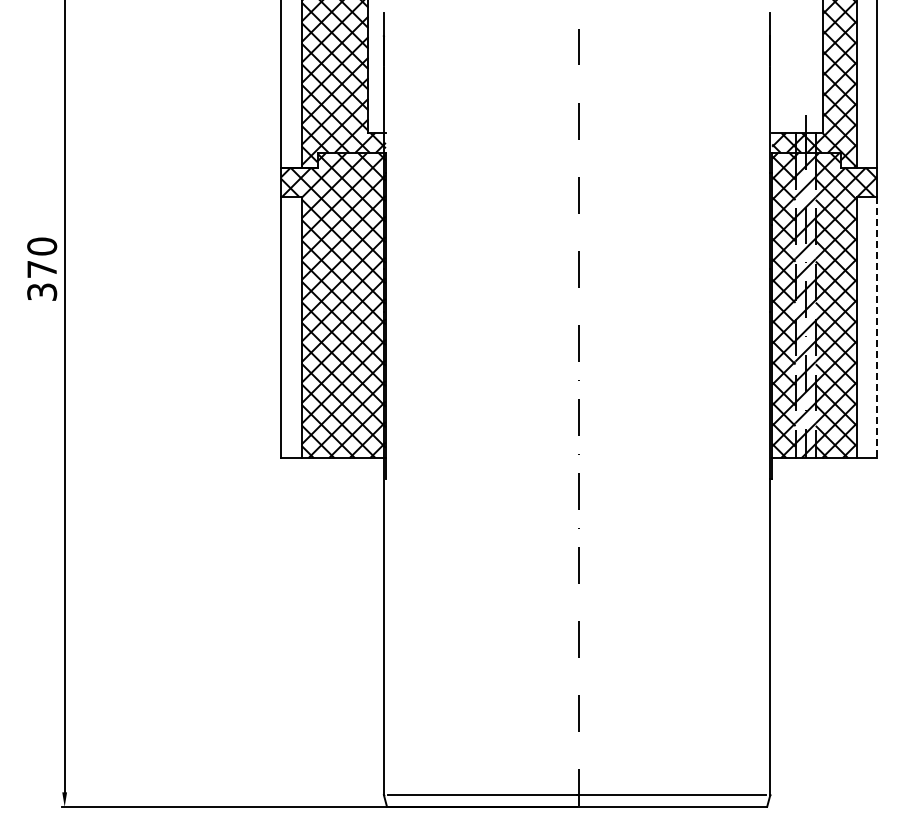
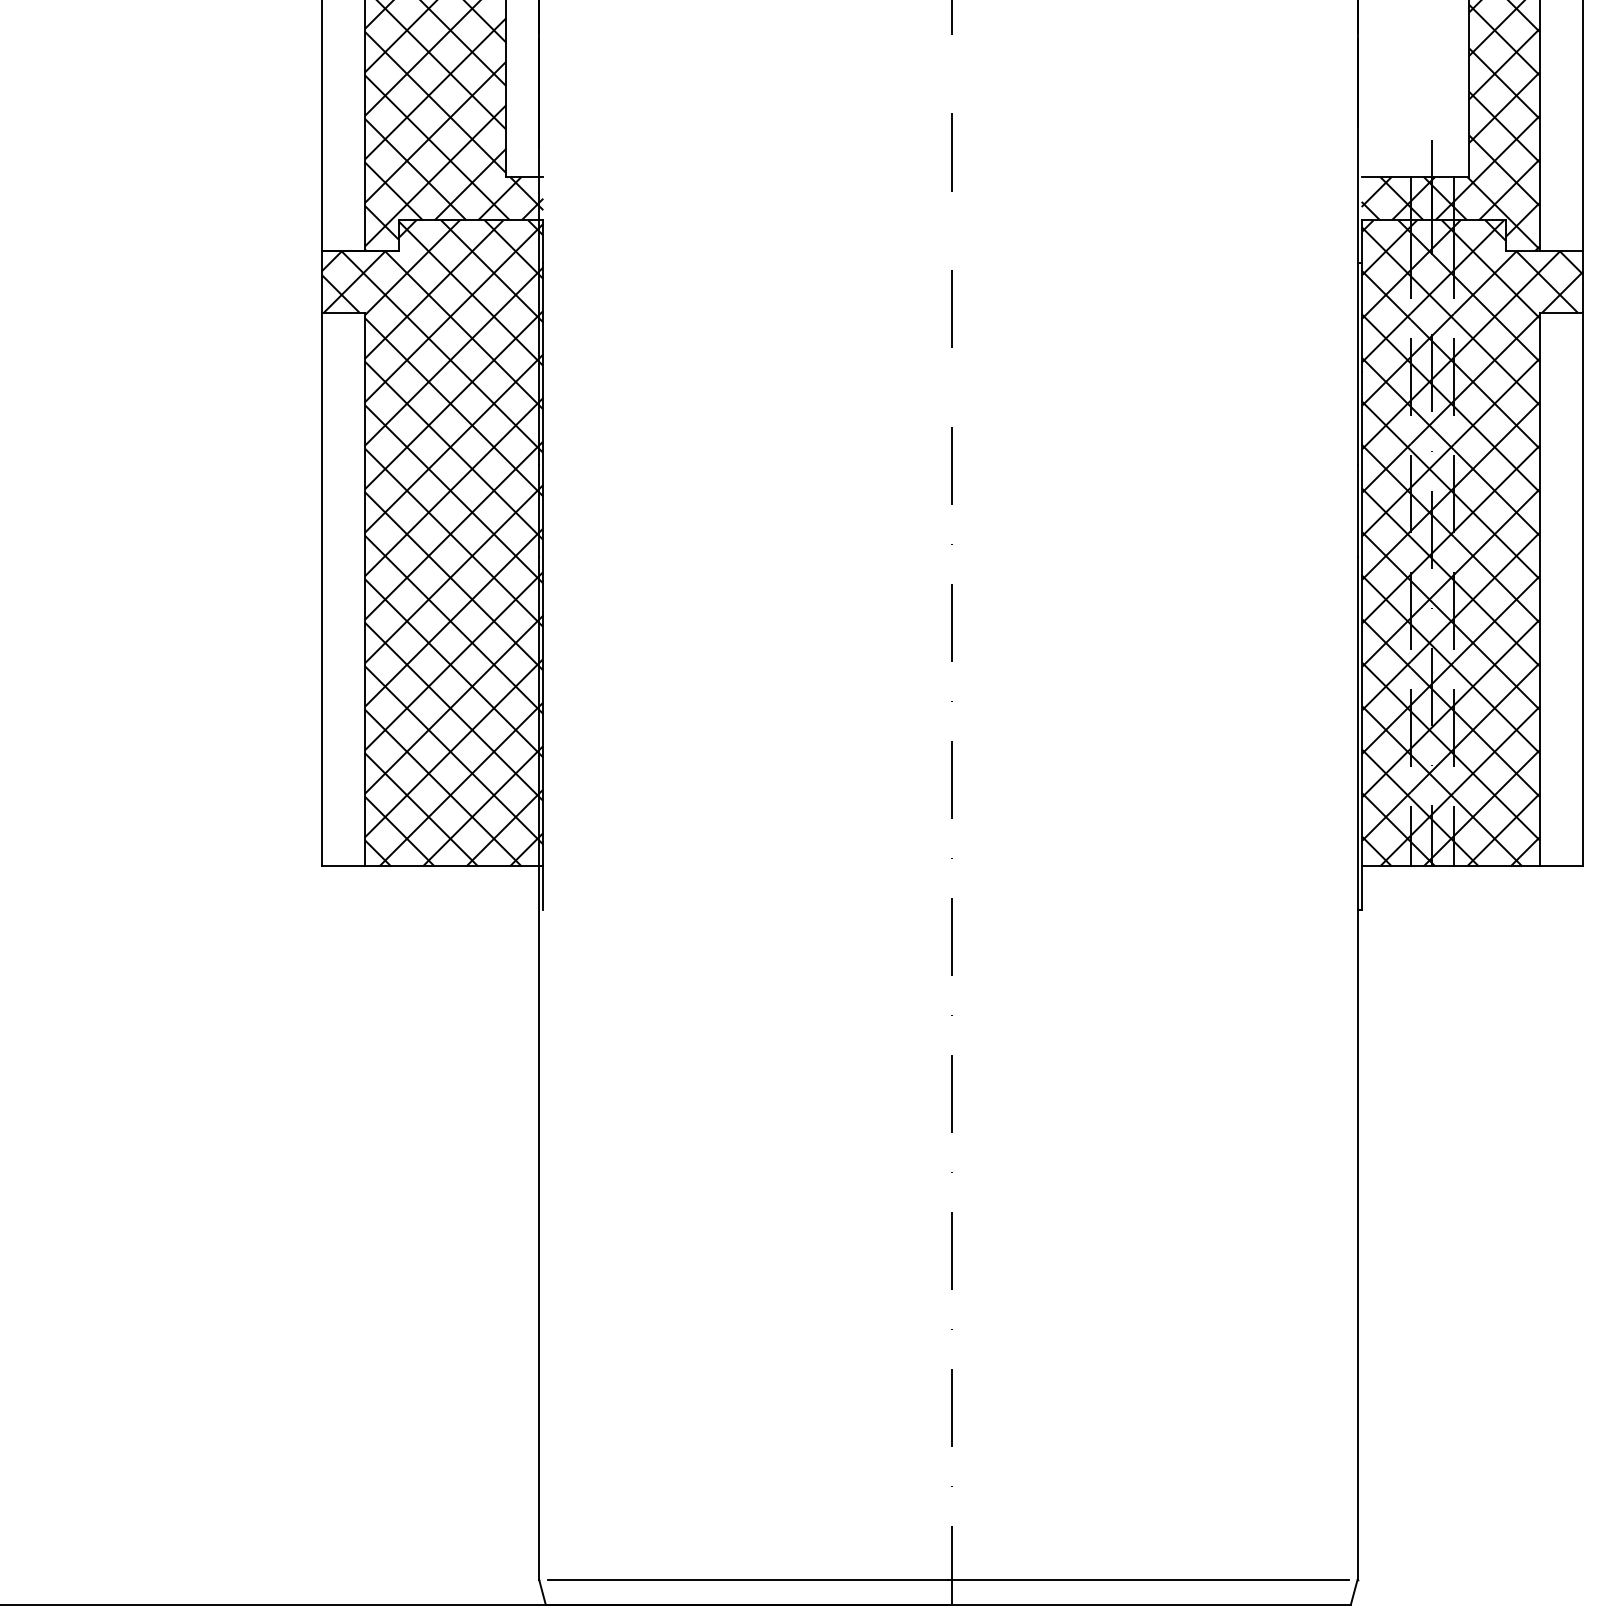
hatch: (805, 305) -> (1432, 543), added
line: (876, 327) -> (1582, 589), dashed -> solid

